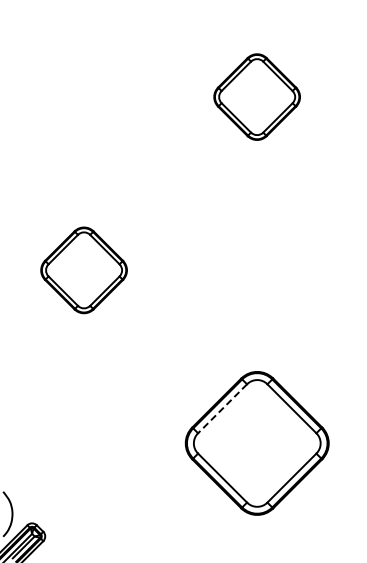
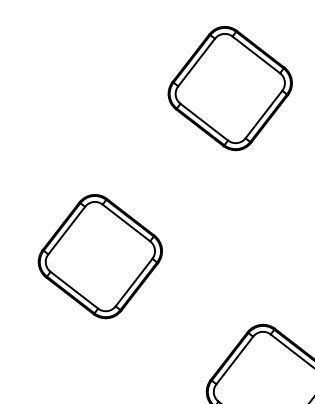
part: (256, 96) -> (229, 88), size x1.67
part: (83, 270) -> (99, 256), size x1.67
line: (222, 408) -> (234, 360), dashed -> solid

